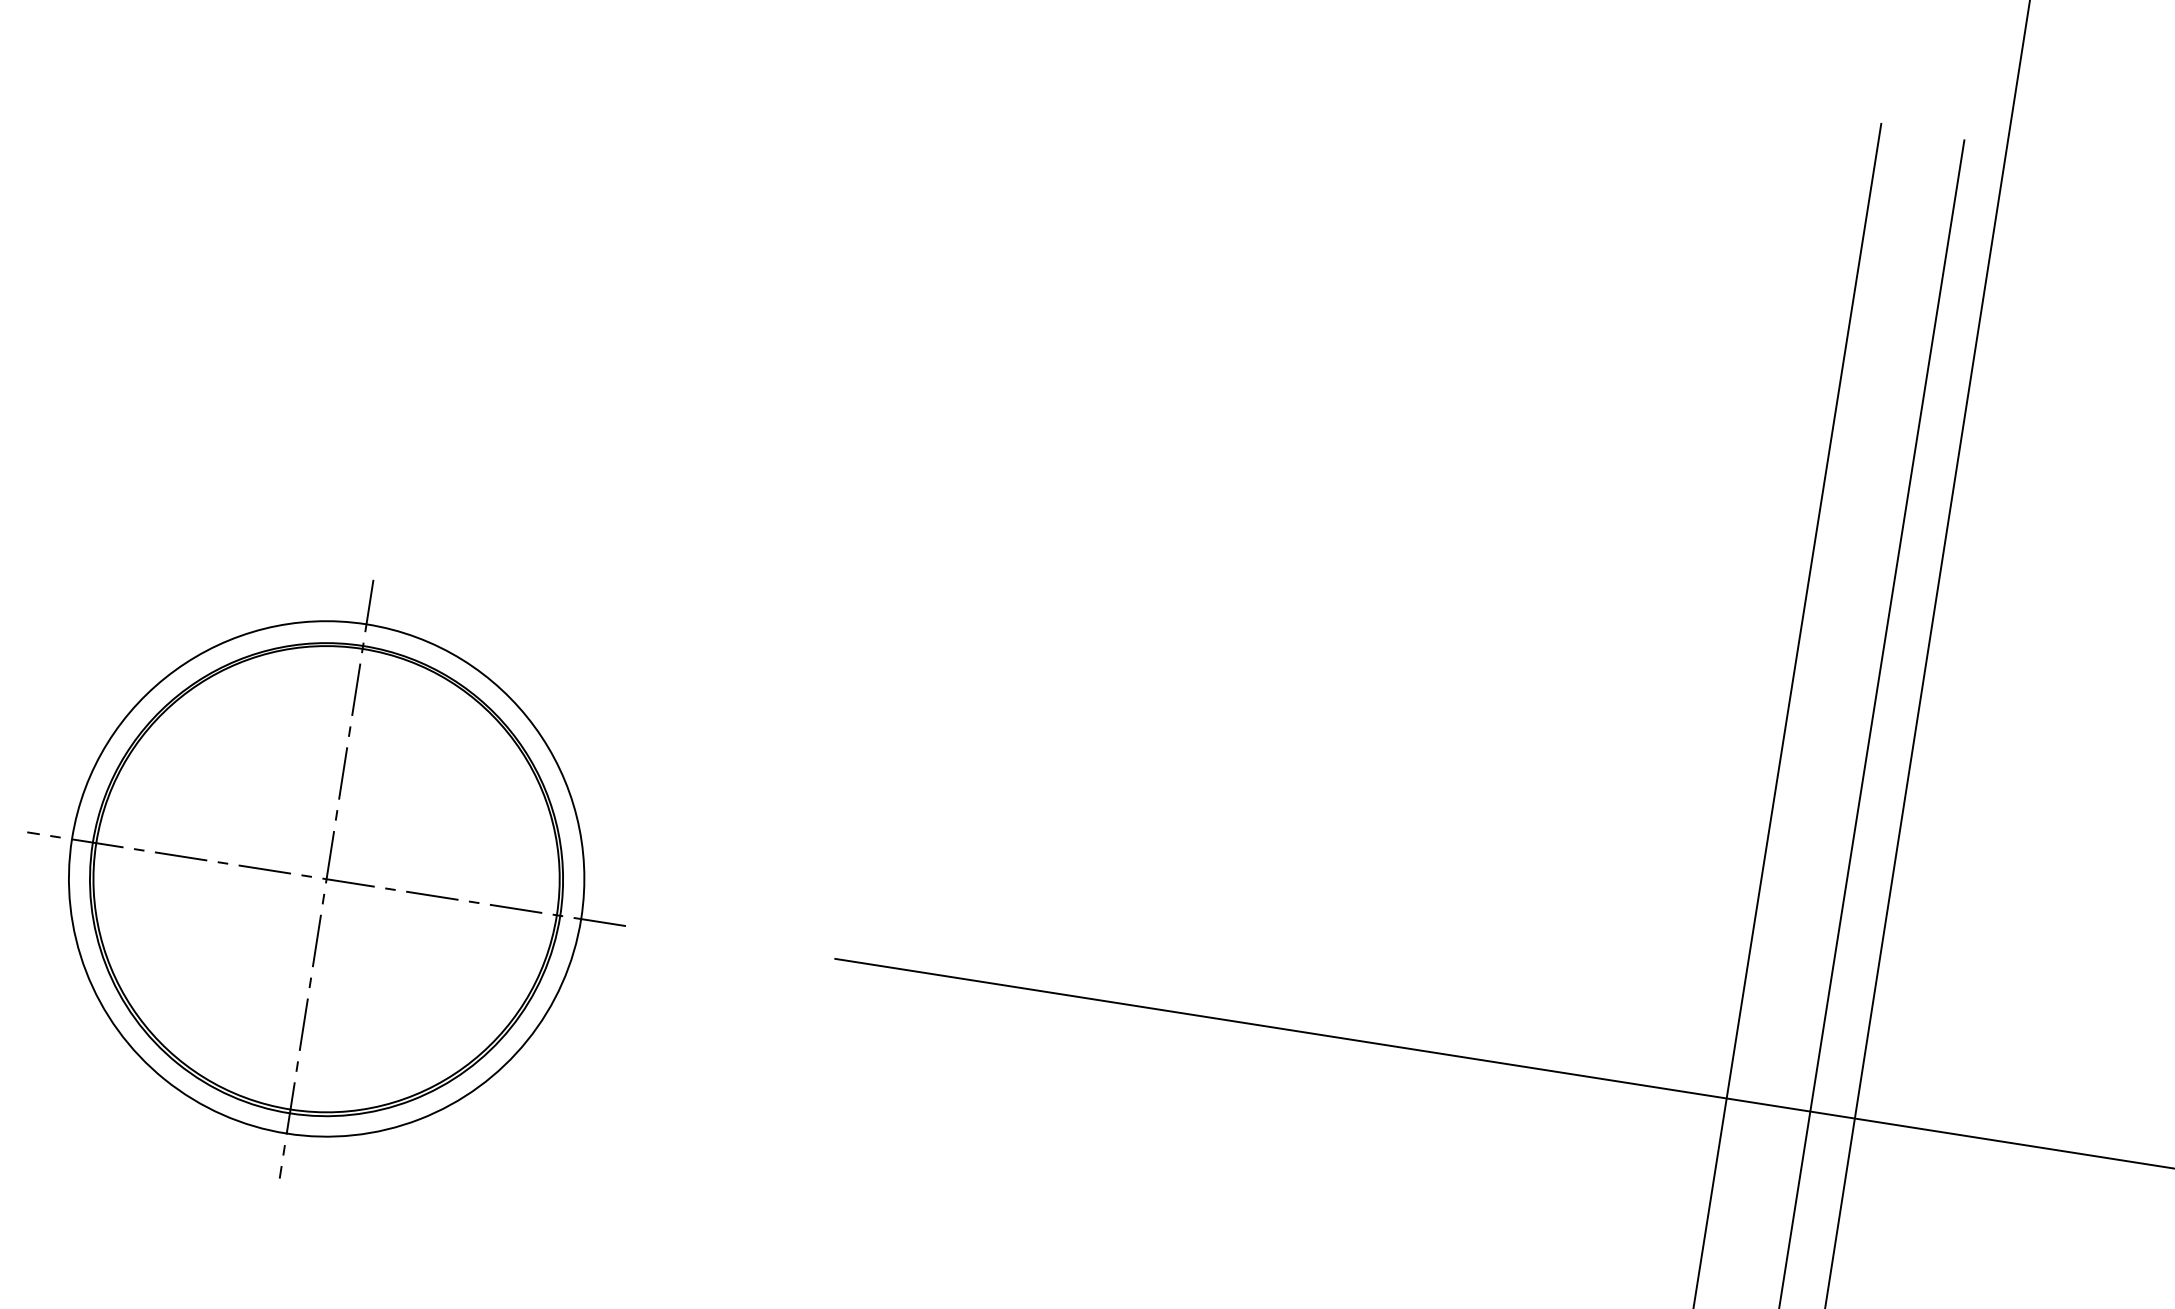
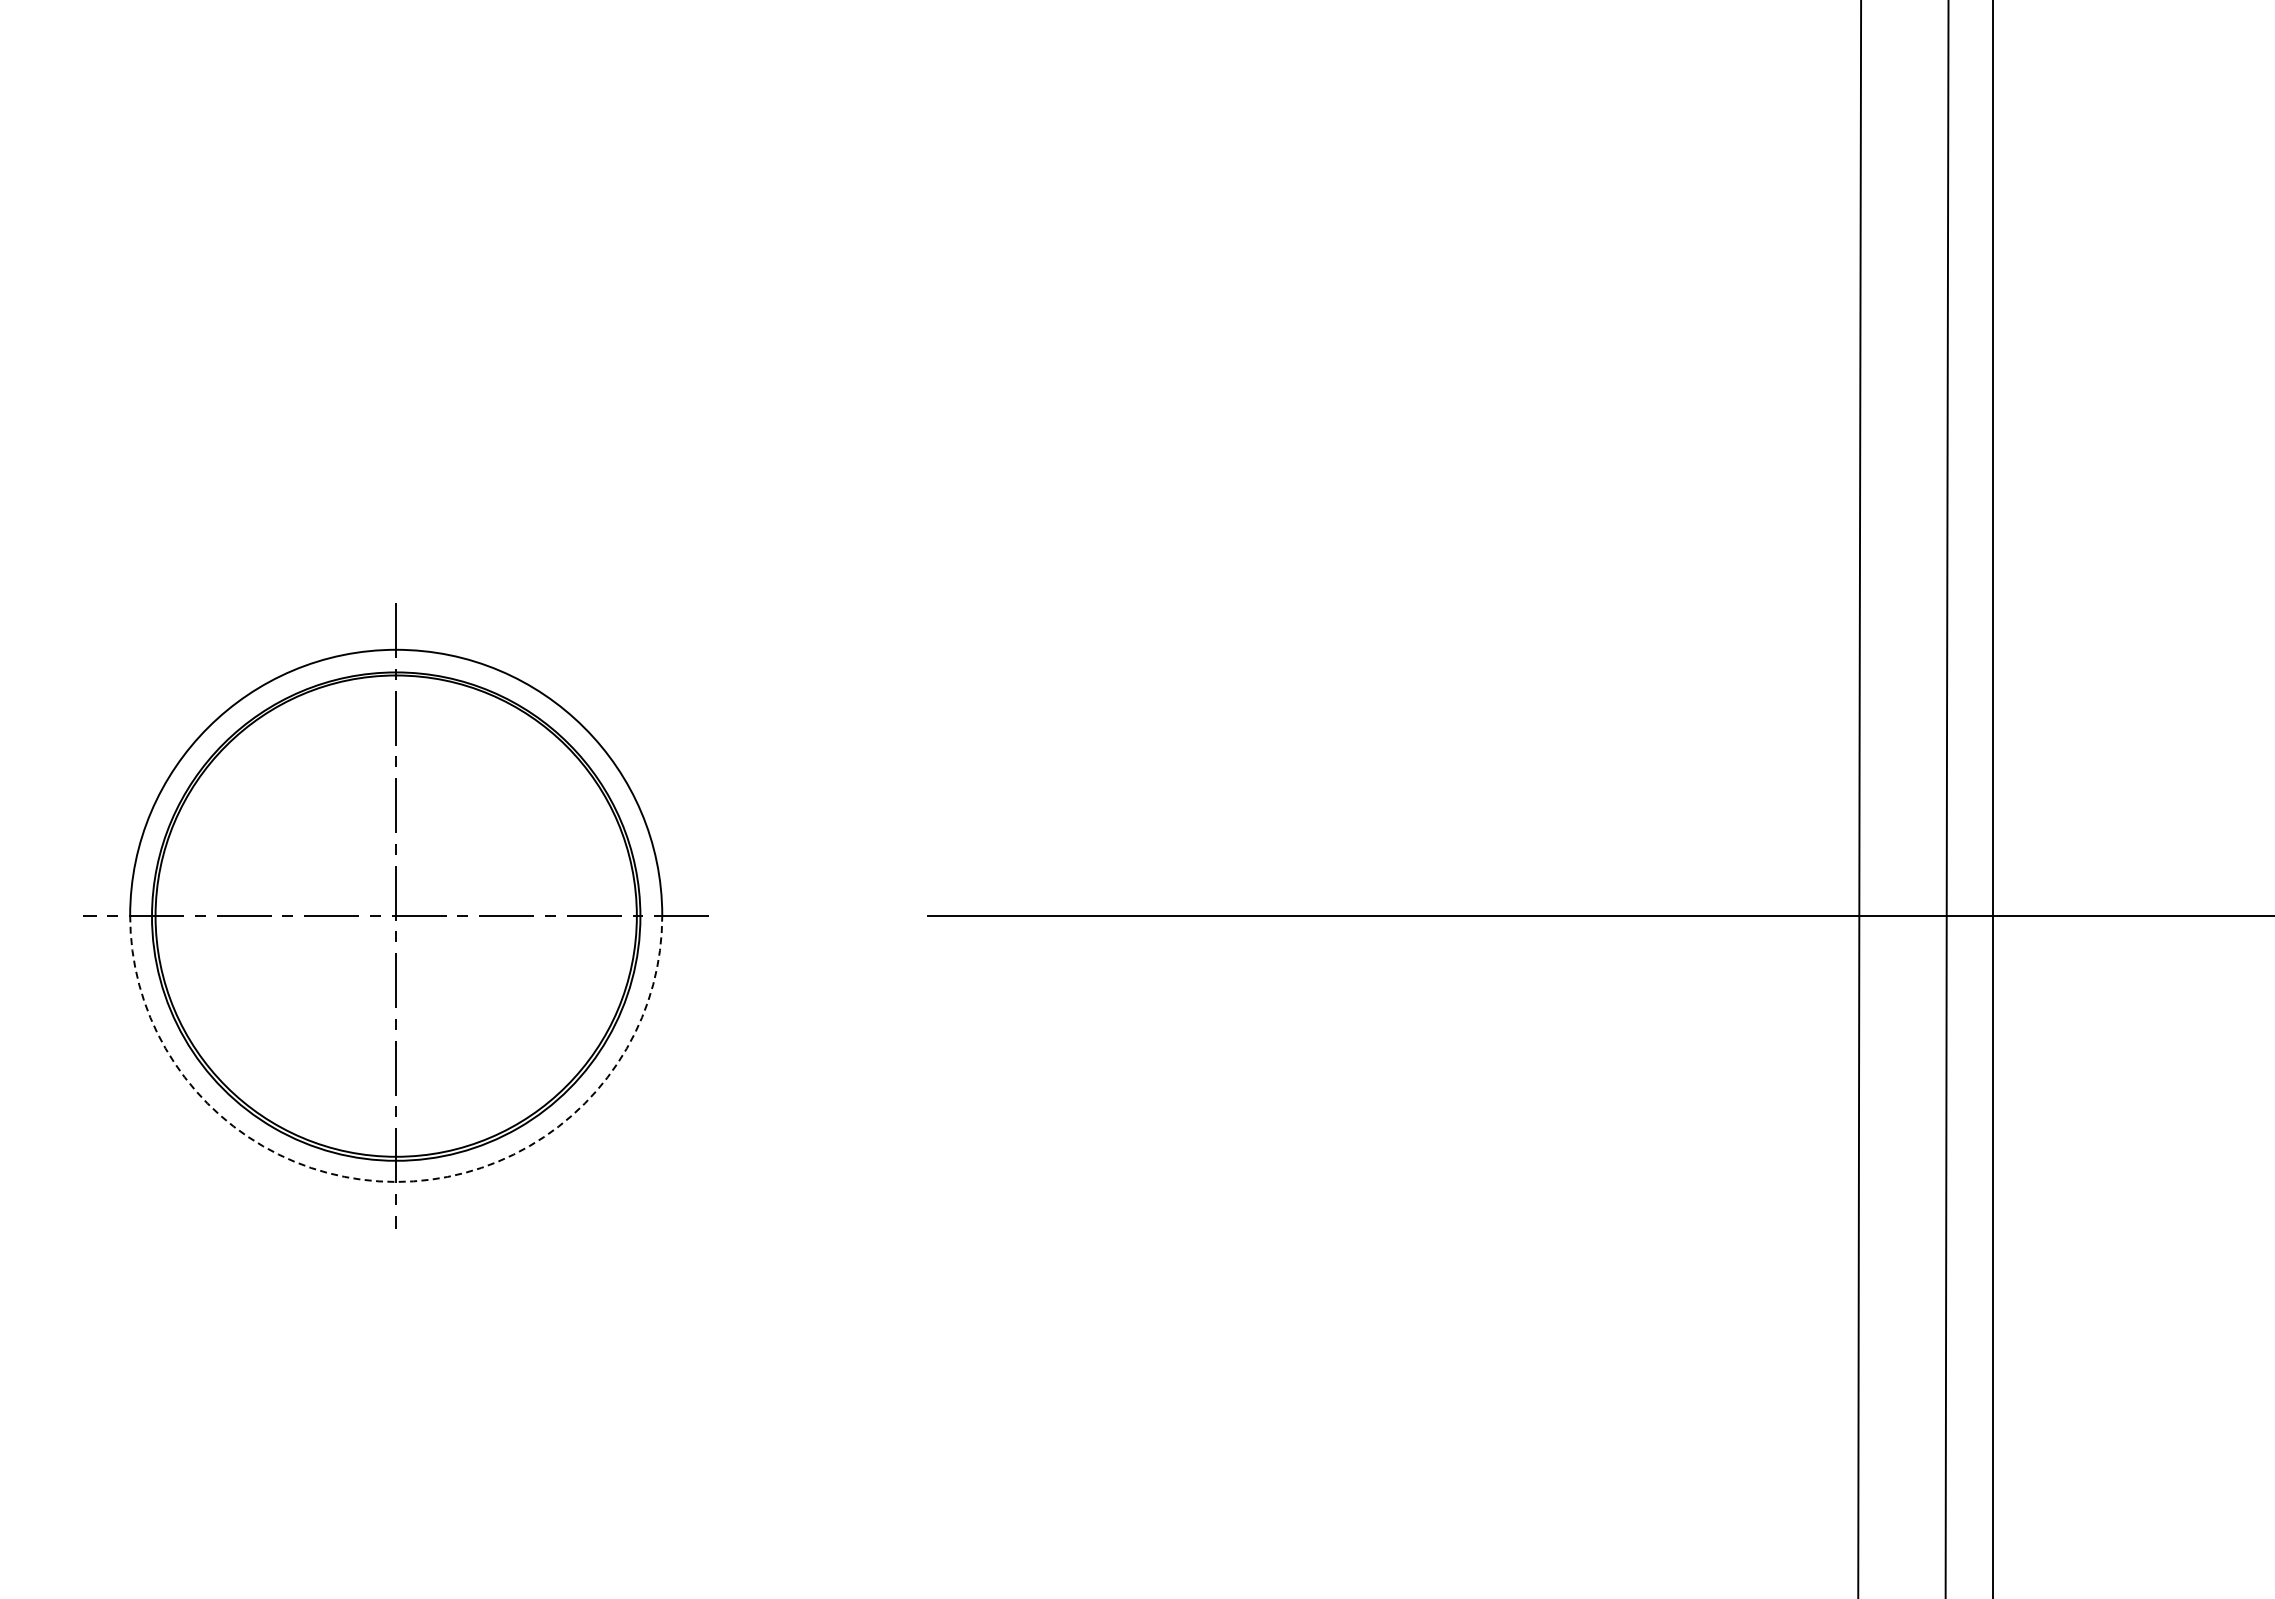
arc: (287, 1133) -> (396, 1181), solid -> dashed

